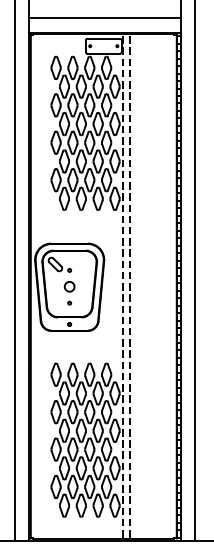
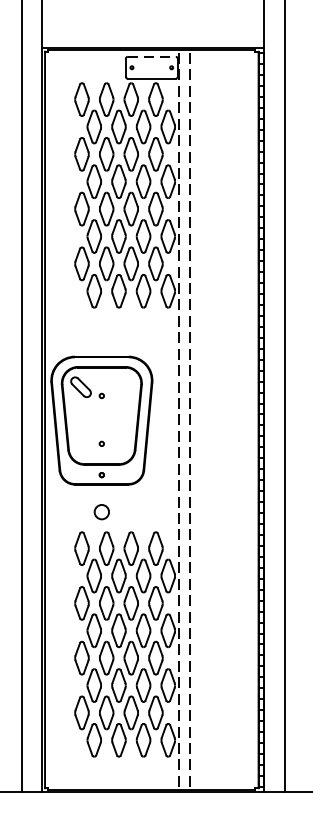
line: (104, 17) -> (152, 25), removed
line: (104, 38) -> (152, 56), solid -> dashed
circle: (69, 286) -> (101, 511), moved

